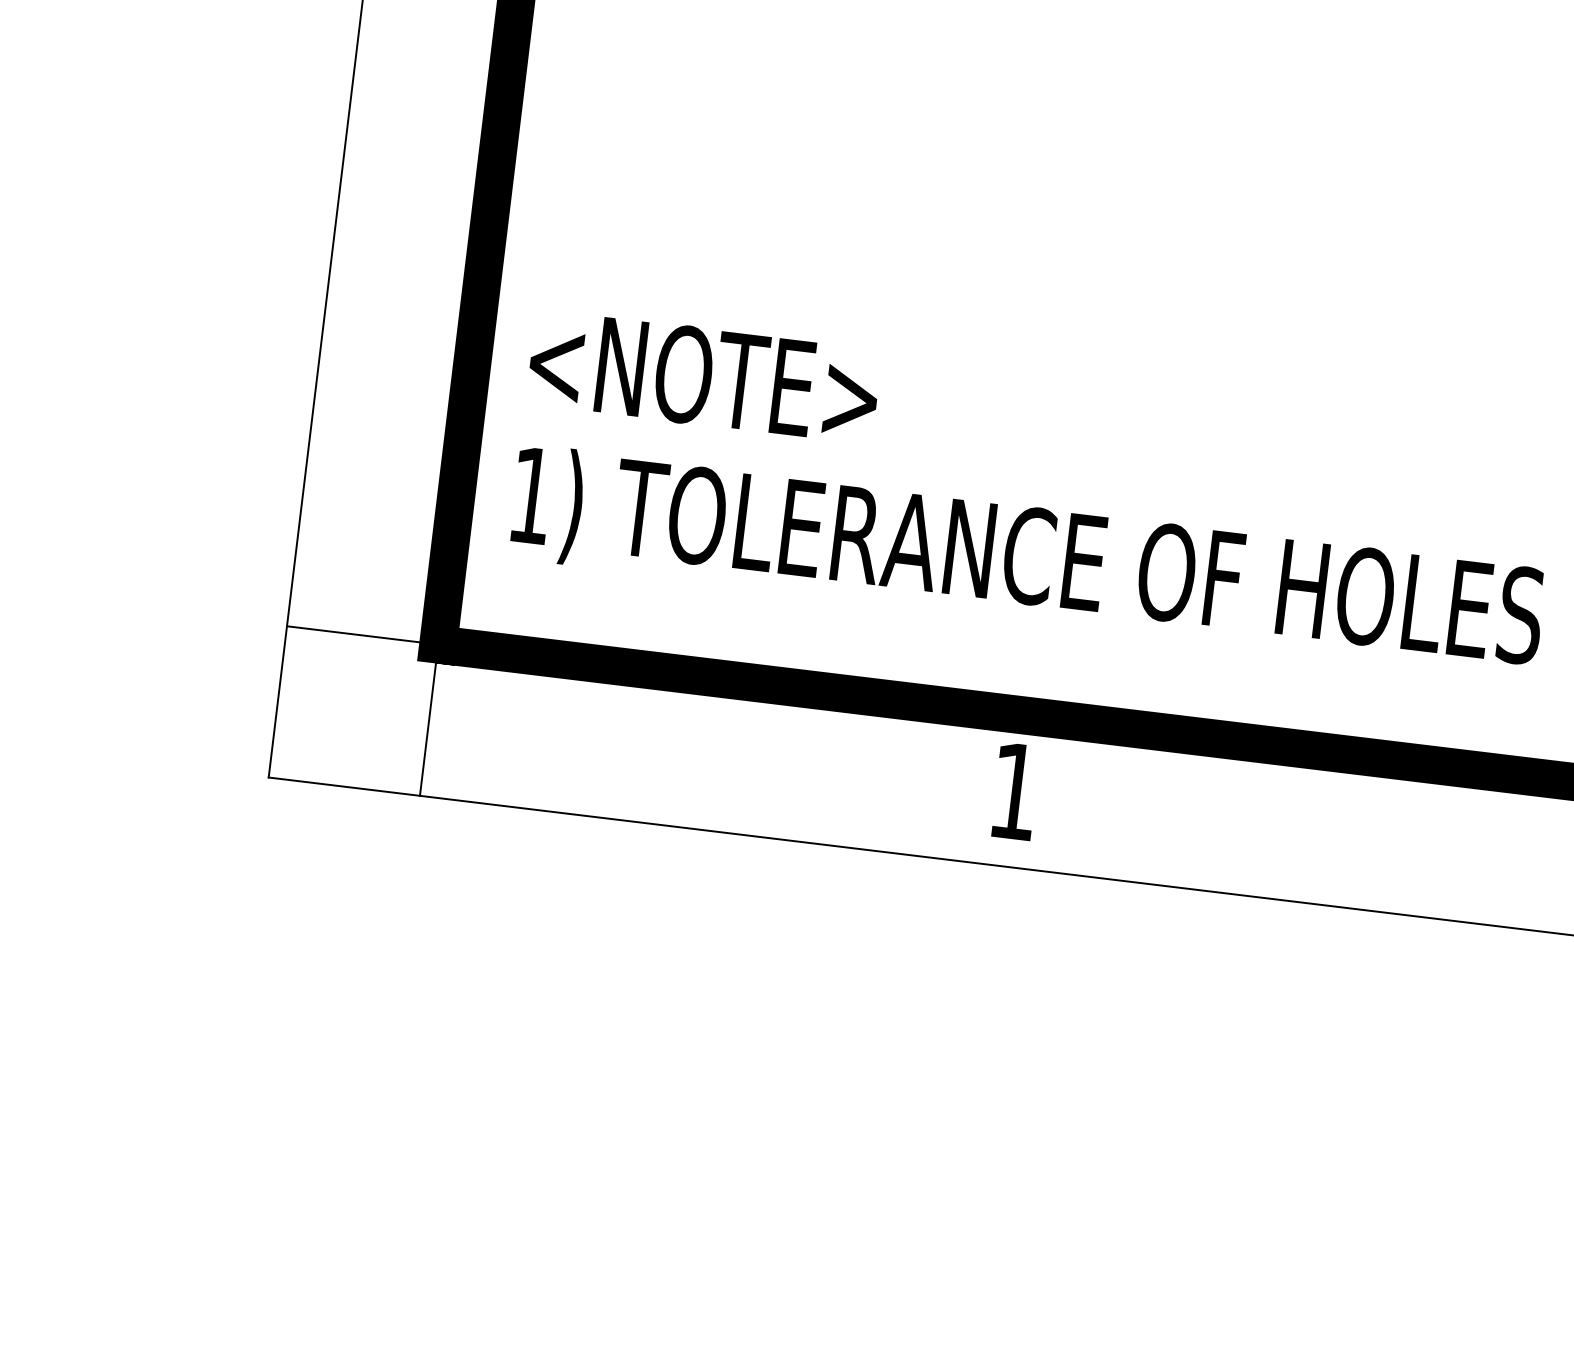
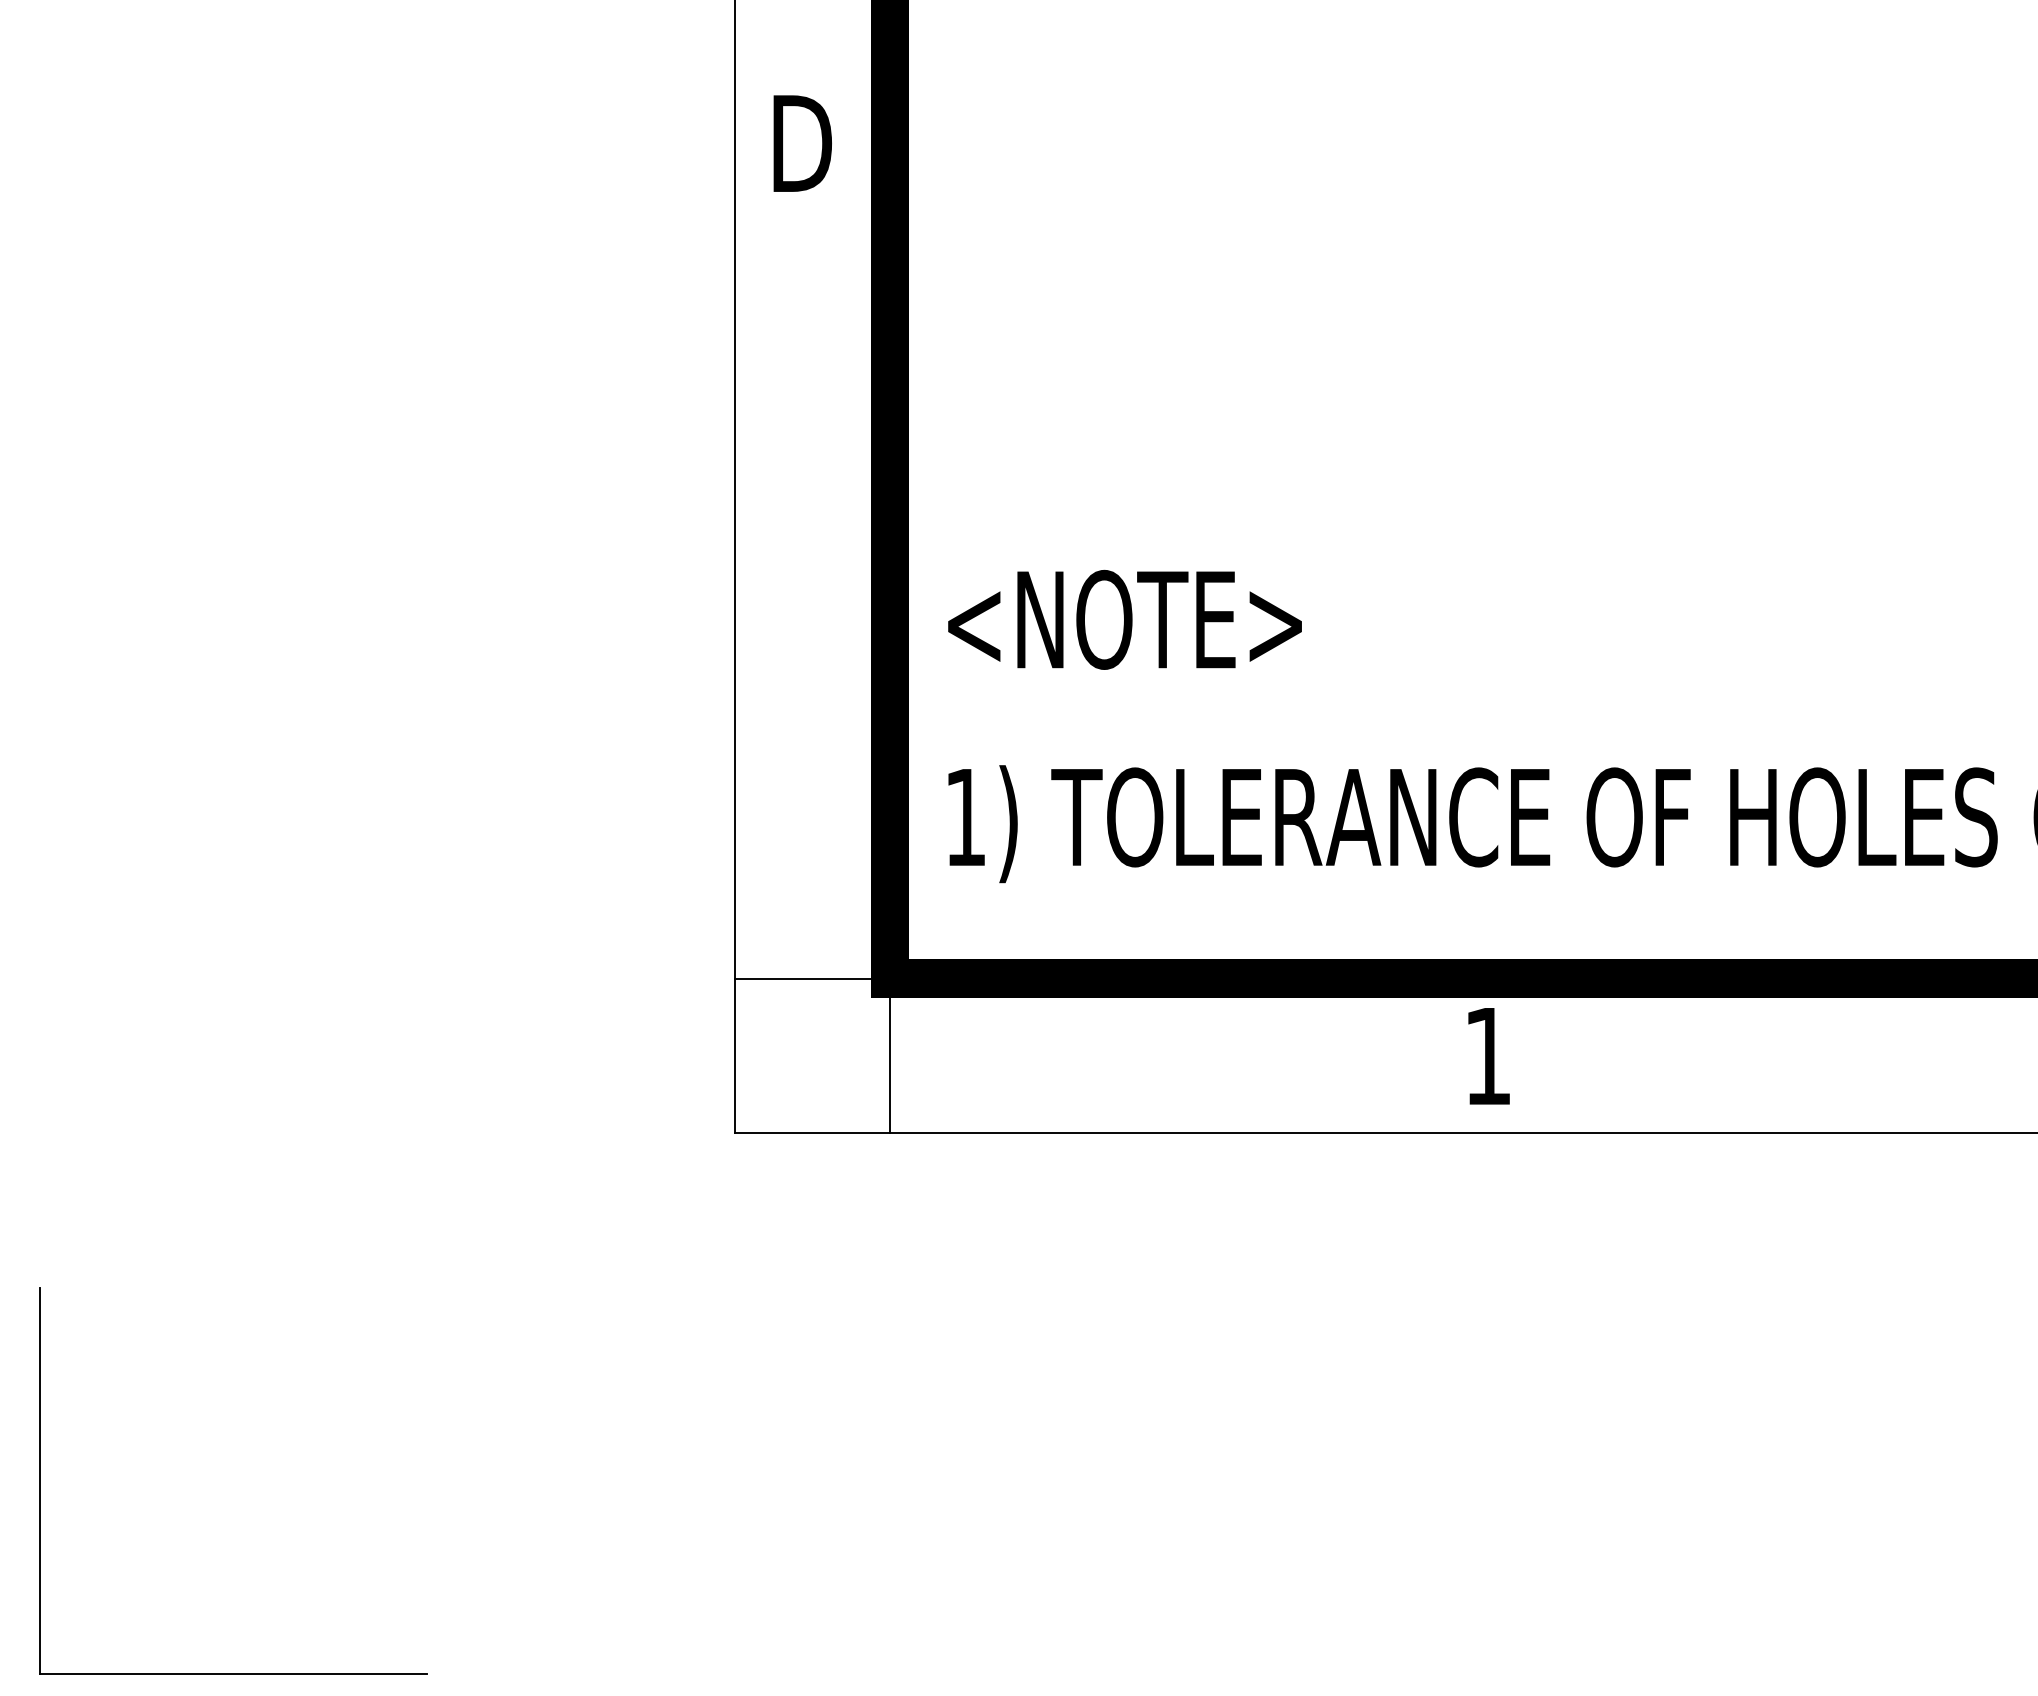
text: (703, 376) -> (1124, 619), moved

